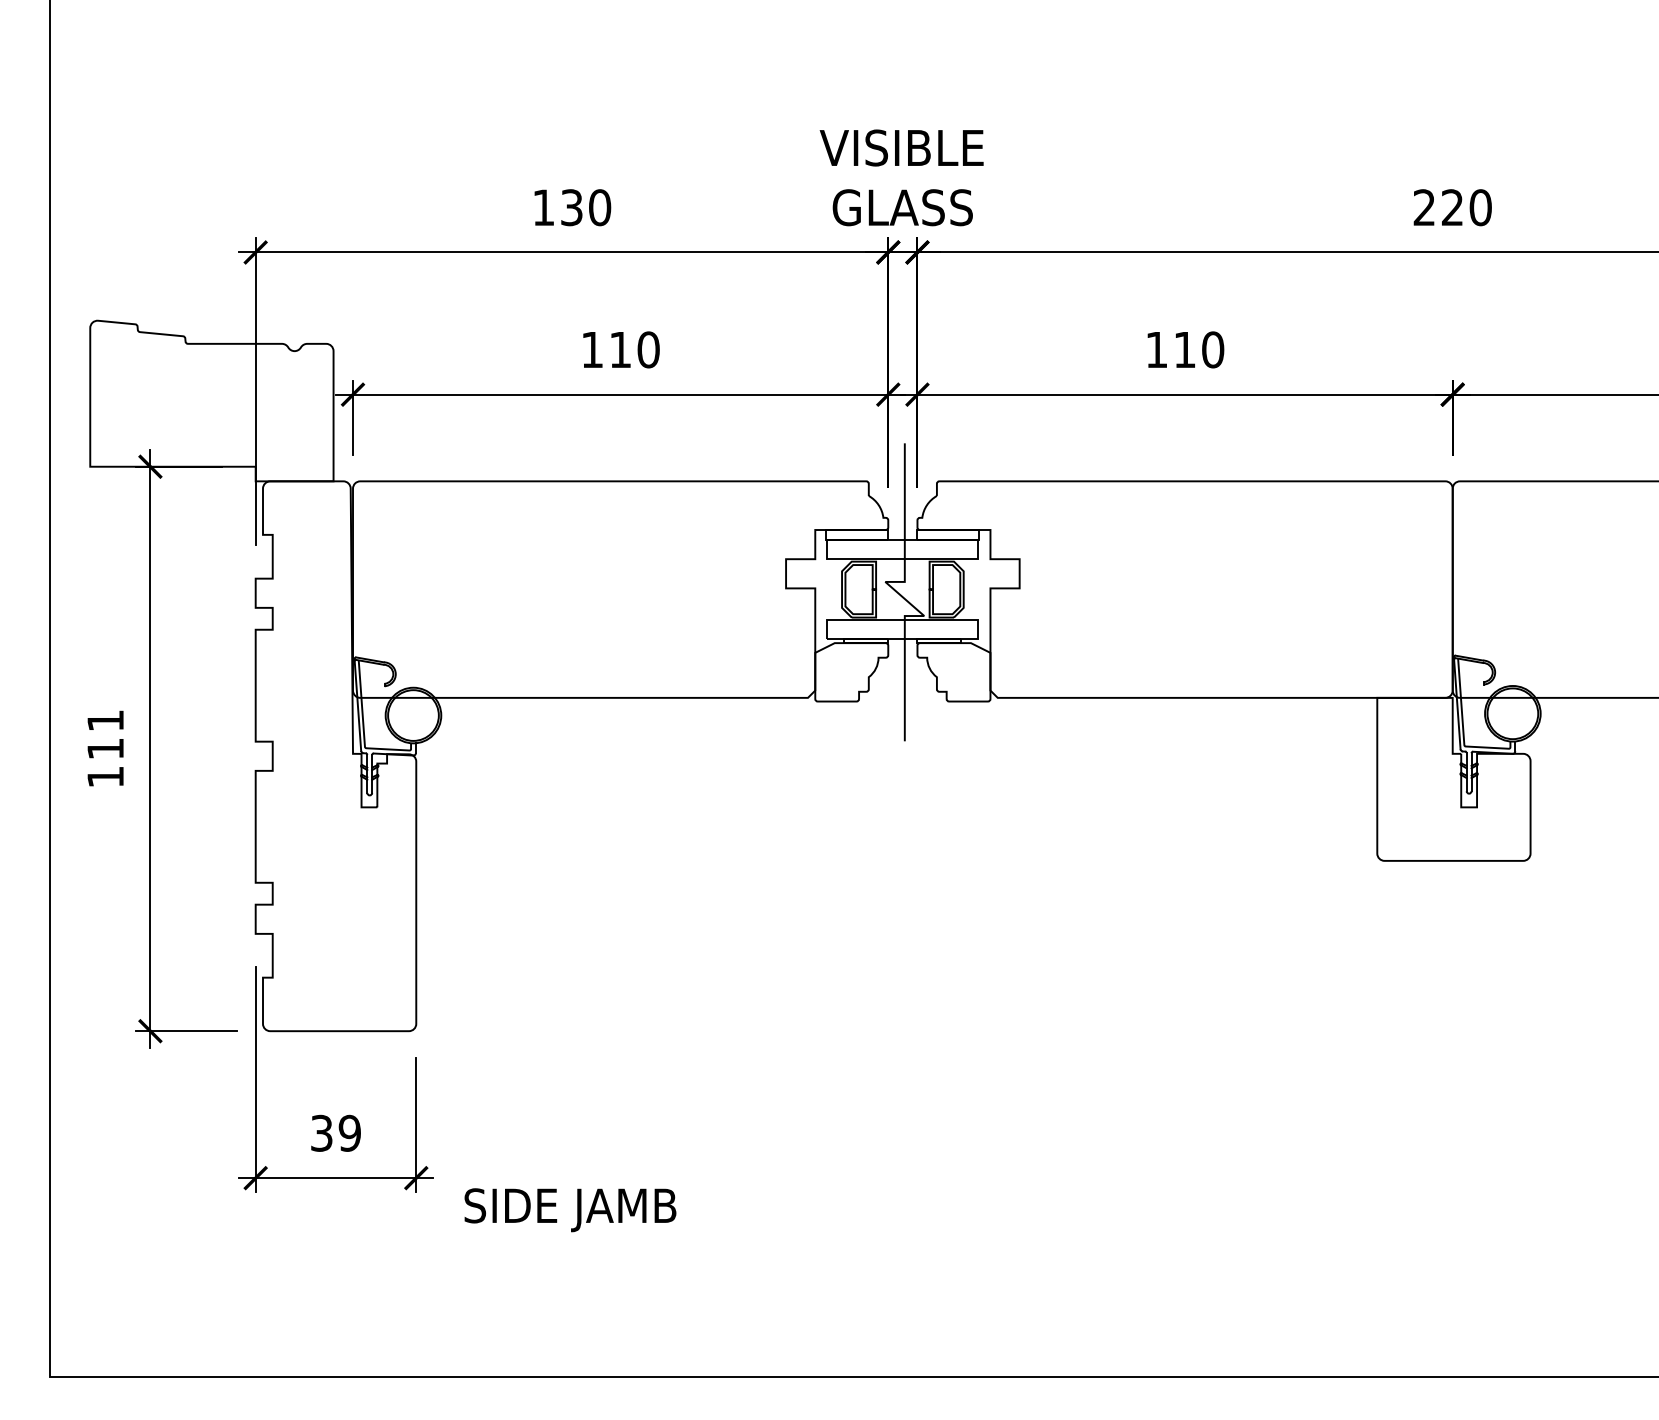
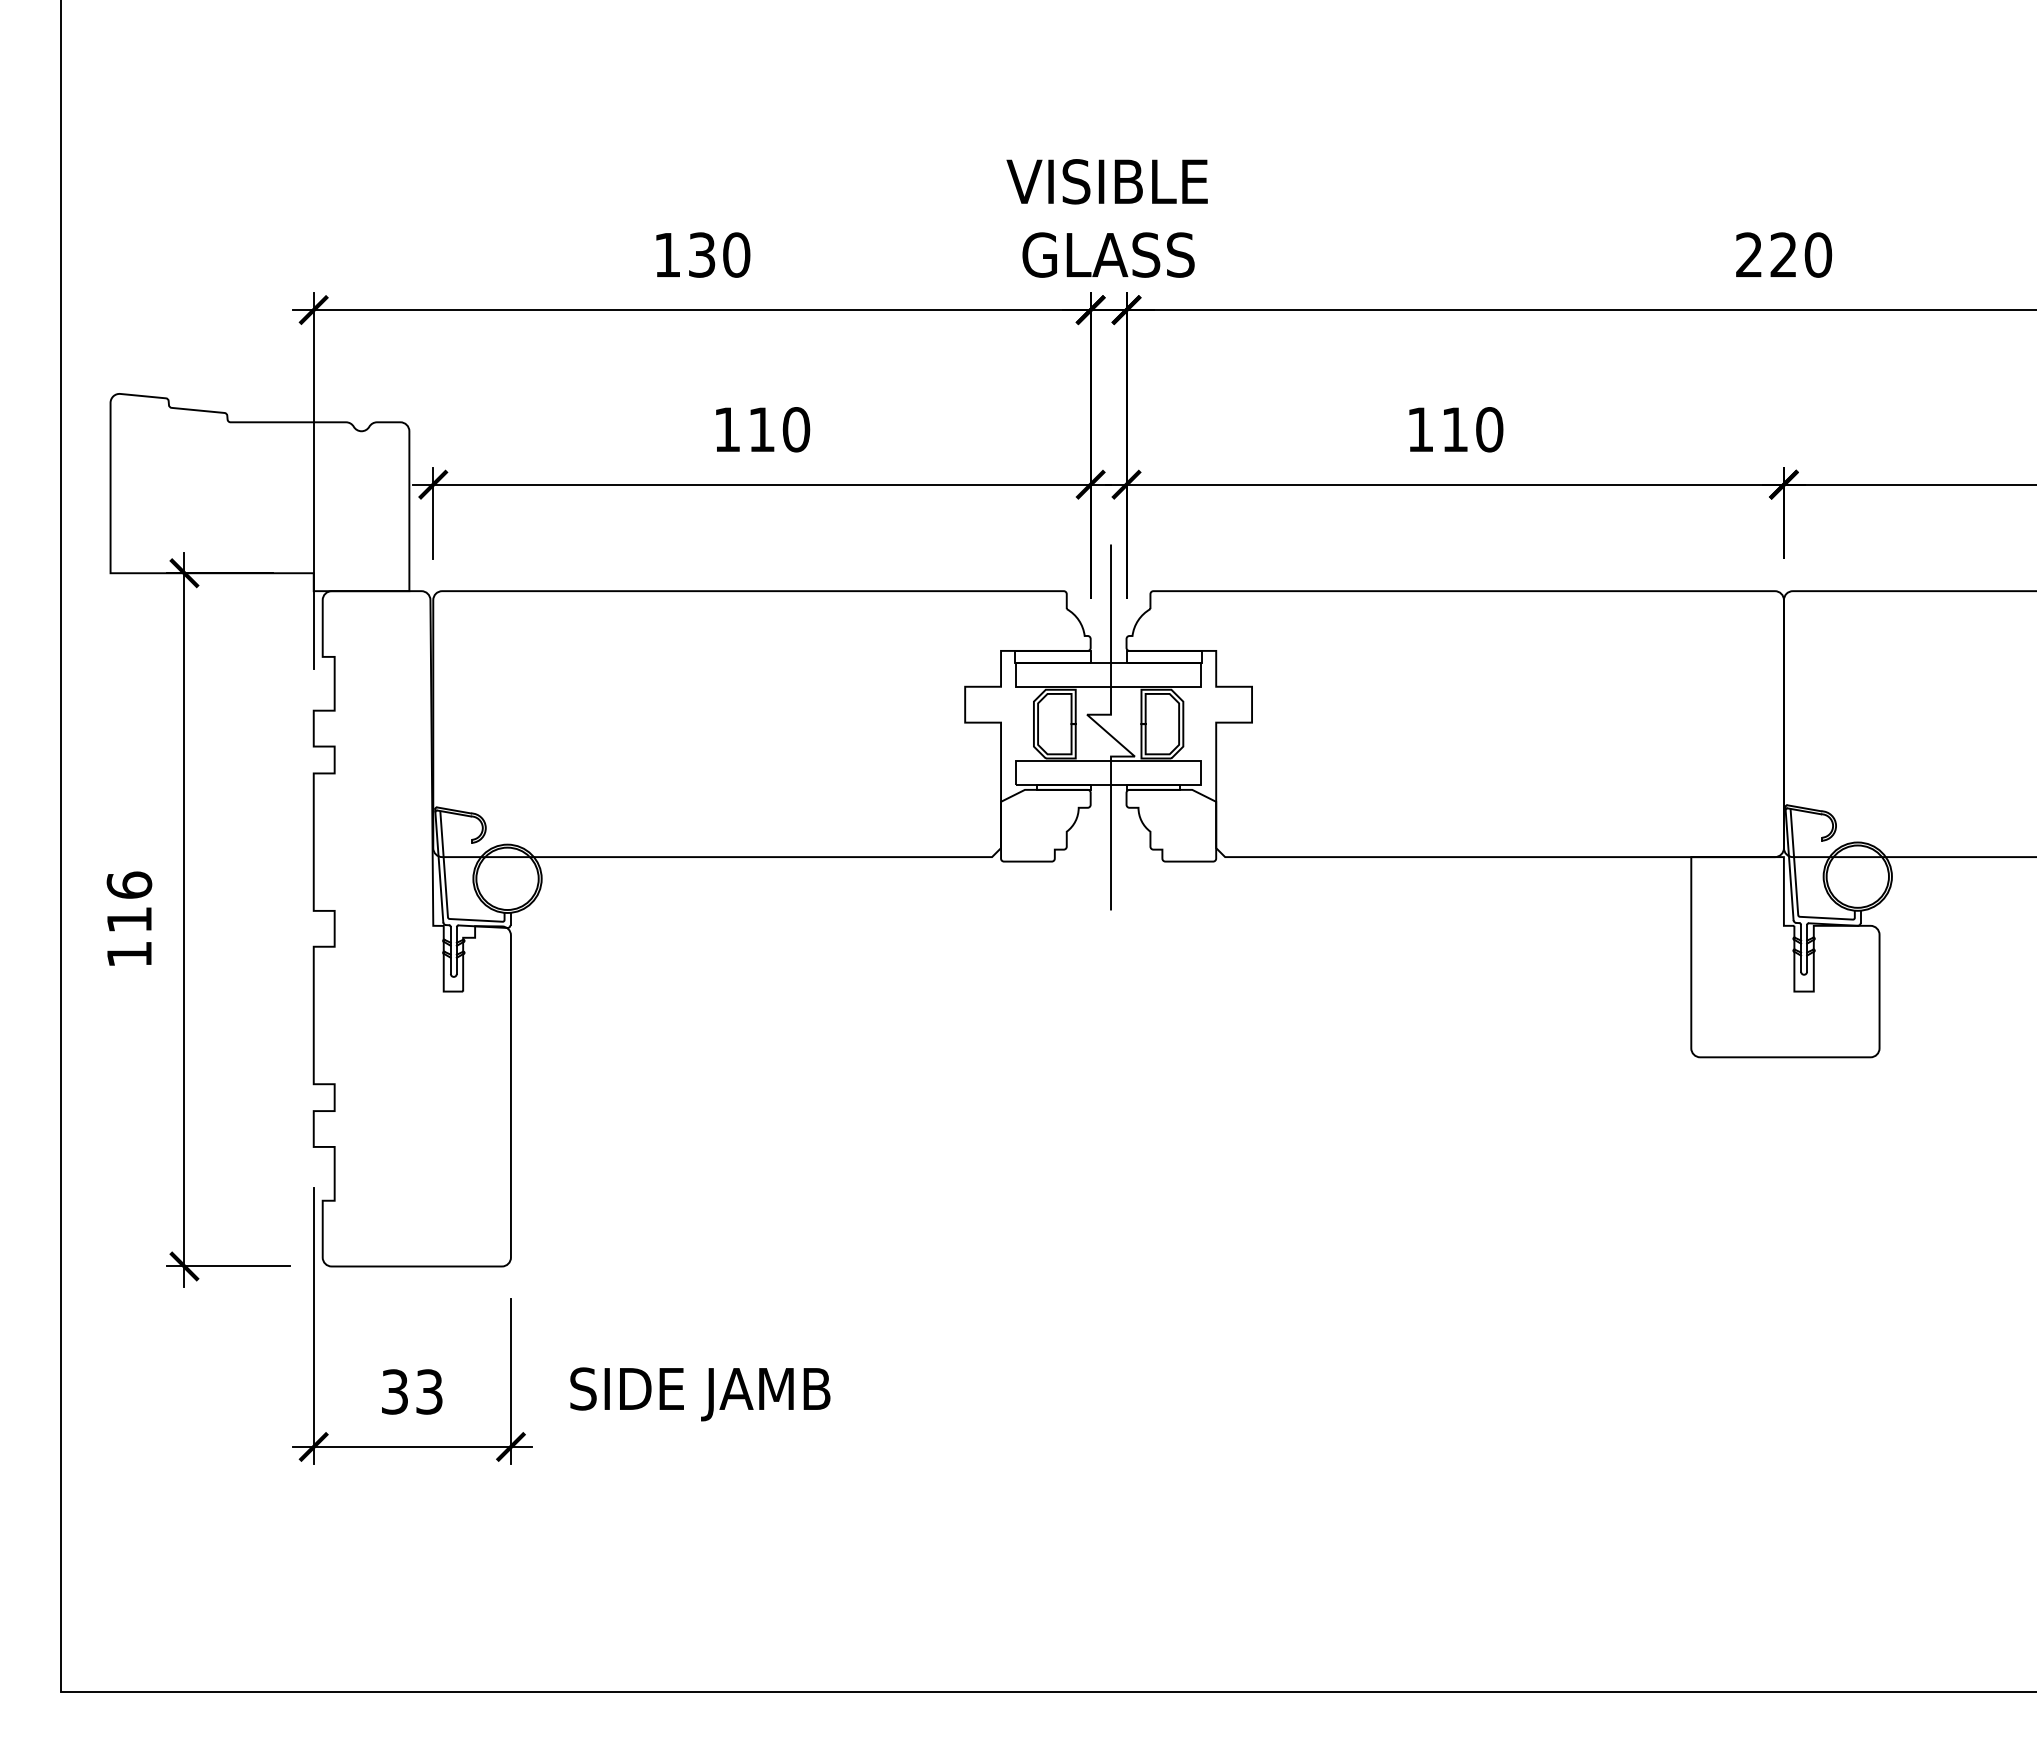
text: (105, 720) -> (129, 884), 111 -> 116
text: (349, 1132) -> (428, 1391), 39 -> 33
text: (570, 1210) -> (700, 1394), moved

